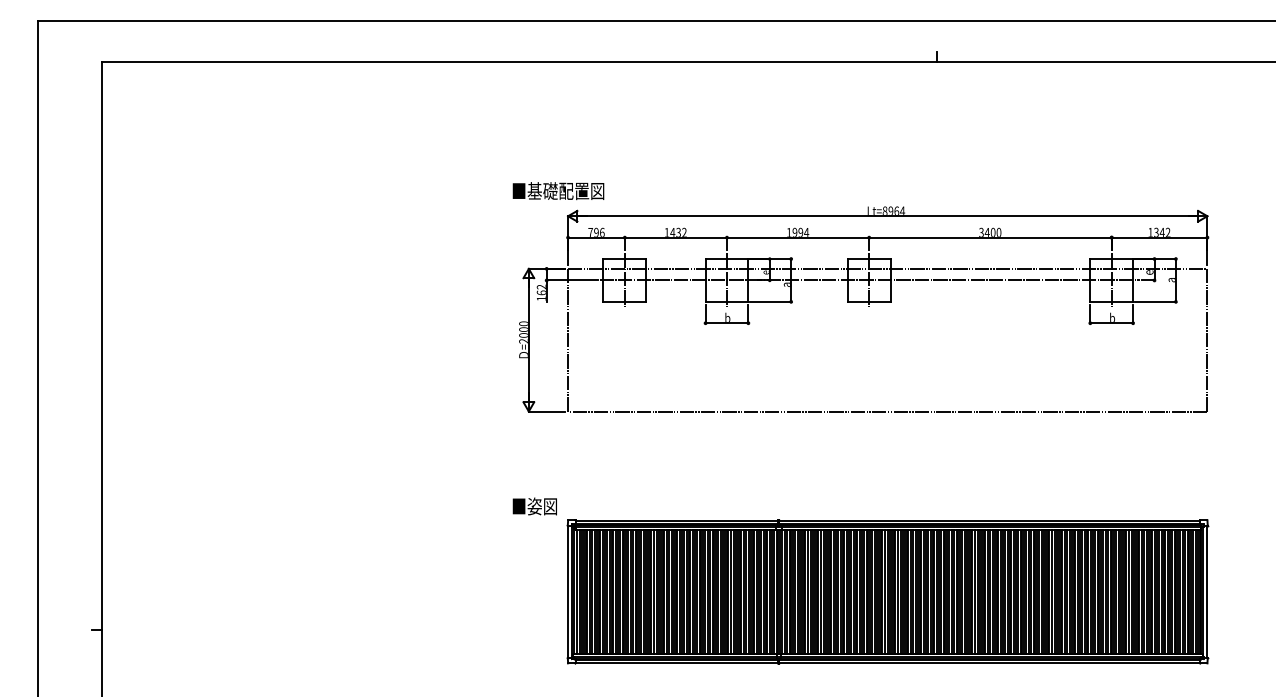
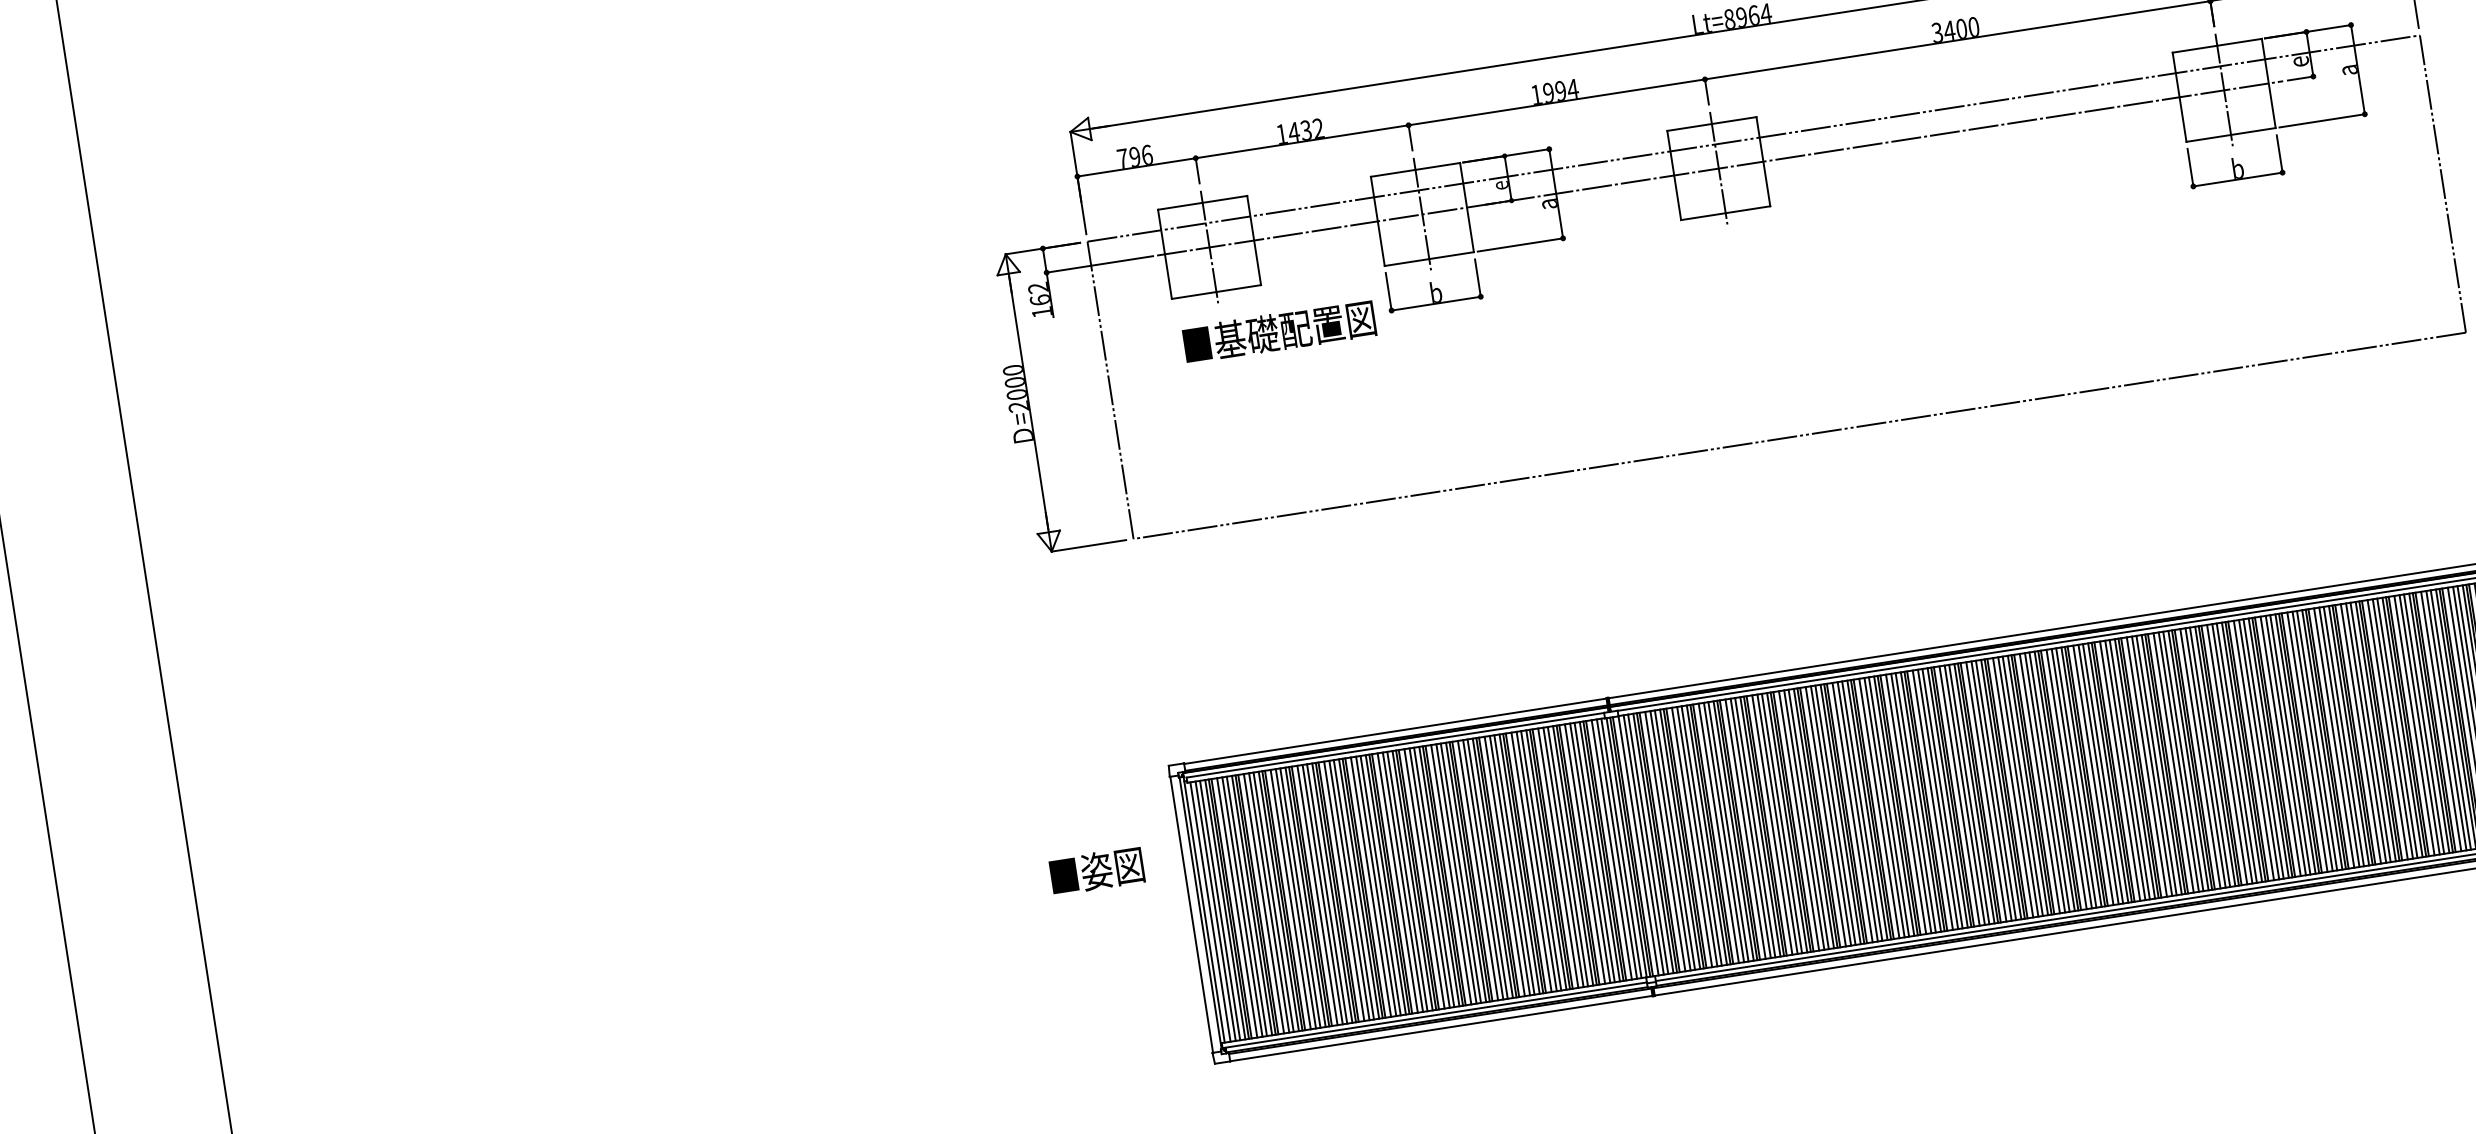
text: (558, 191) -> (1279, 332), moved
text: (534, 506) -> (1096, 871), moved

